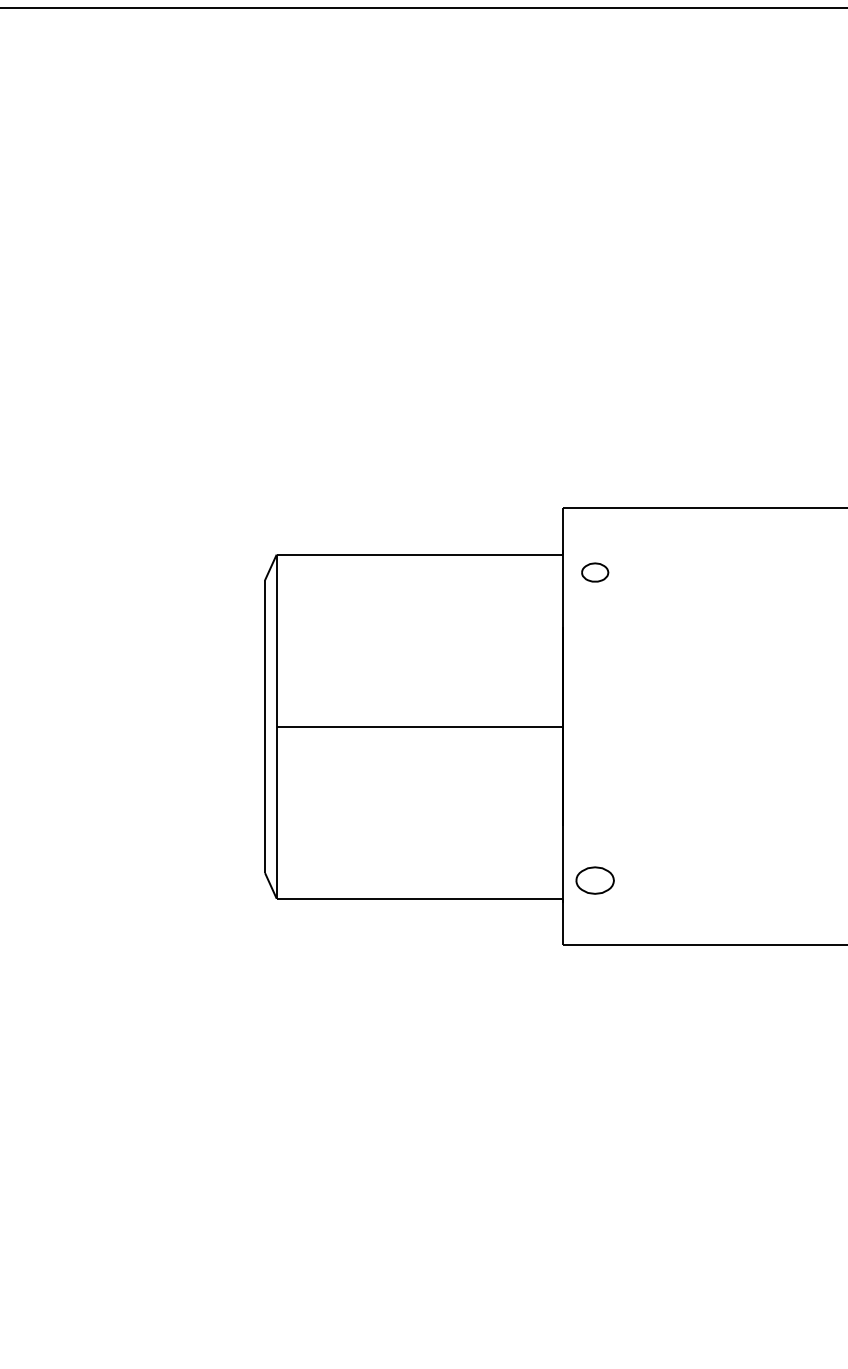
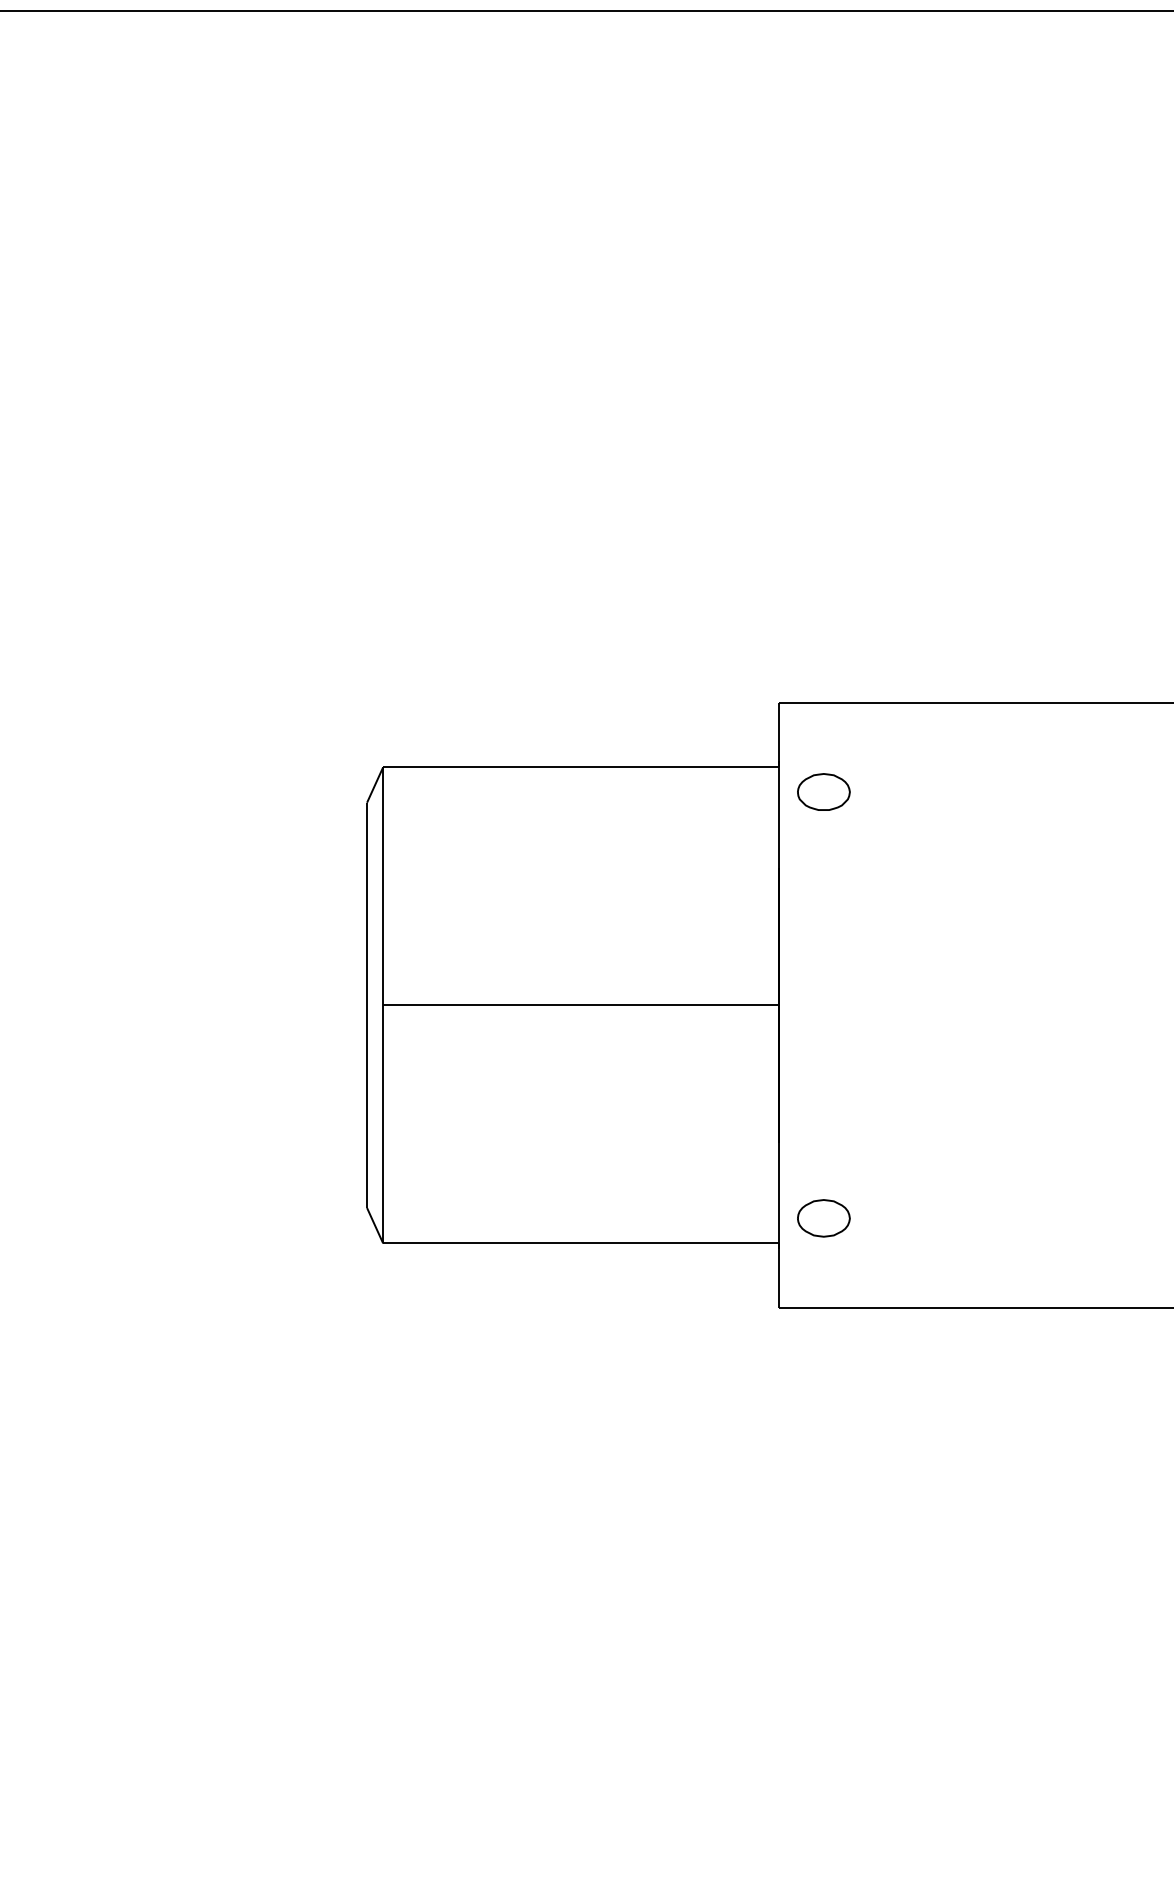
part: (594, 572) -> (823, 791), size x1.43

